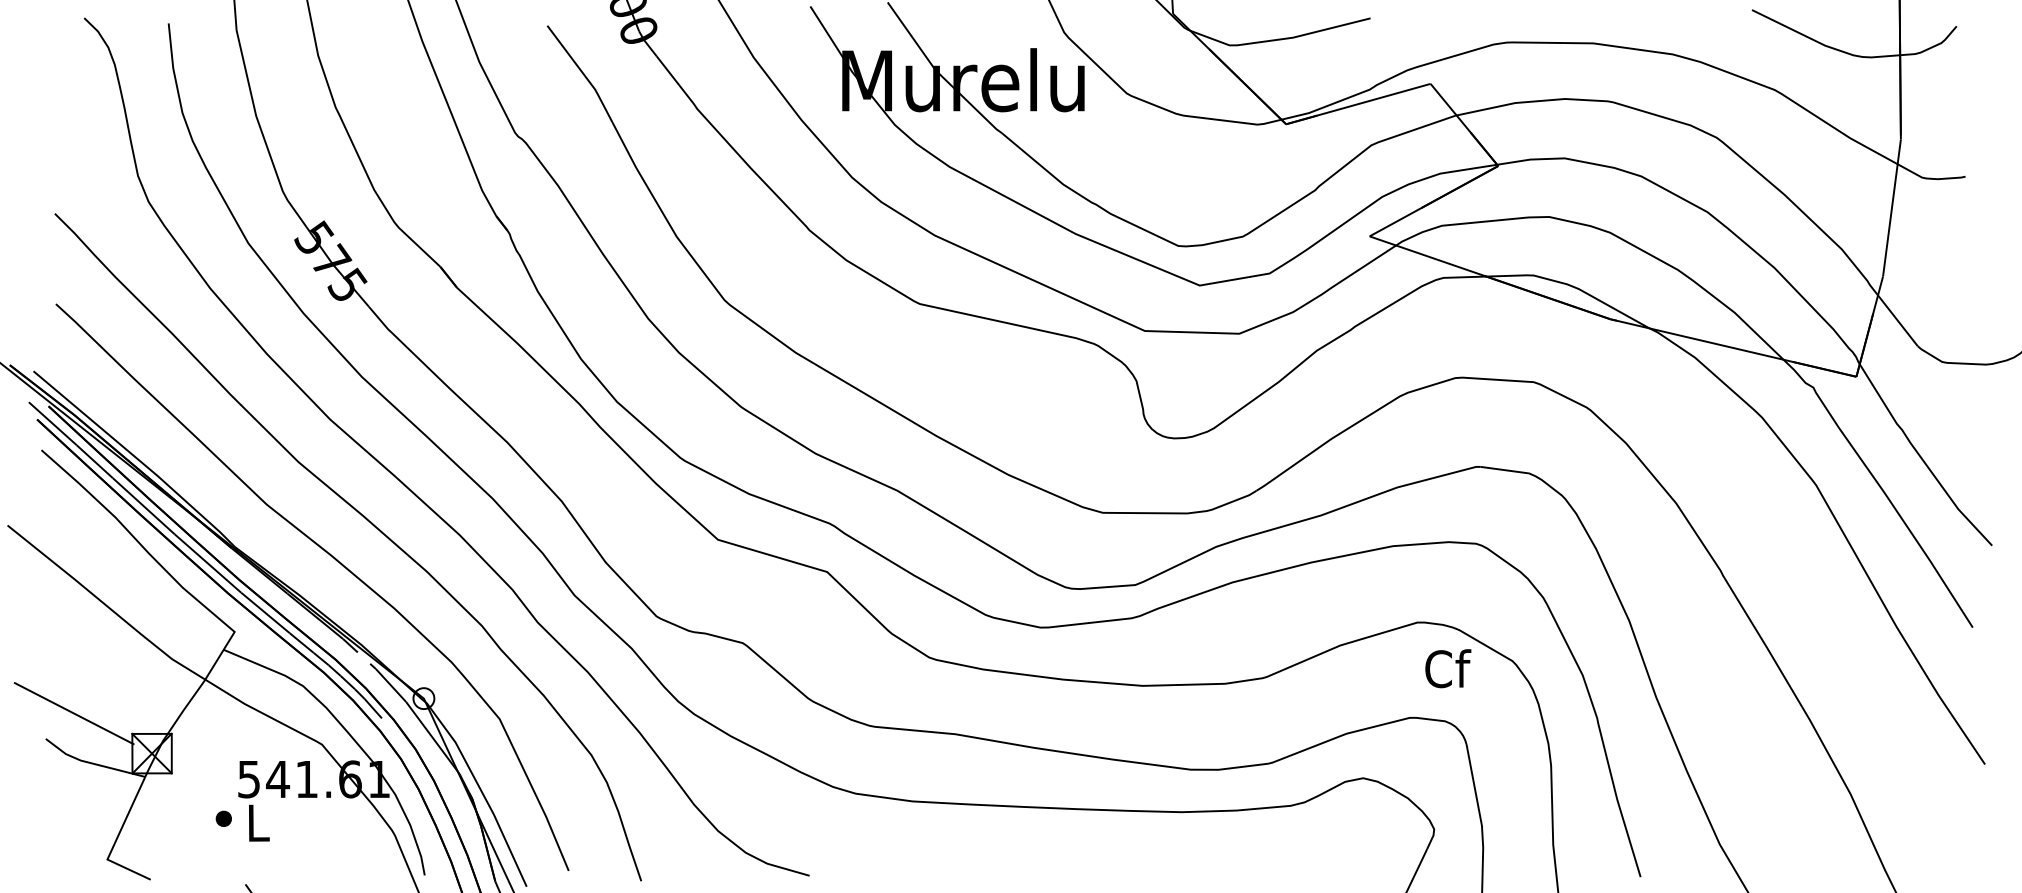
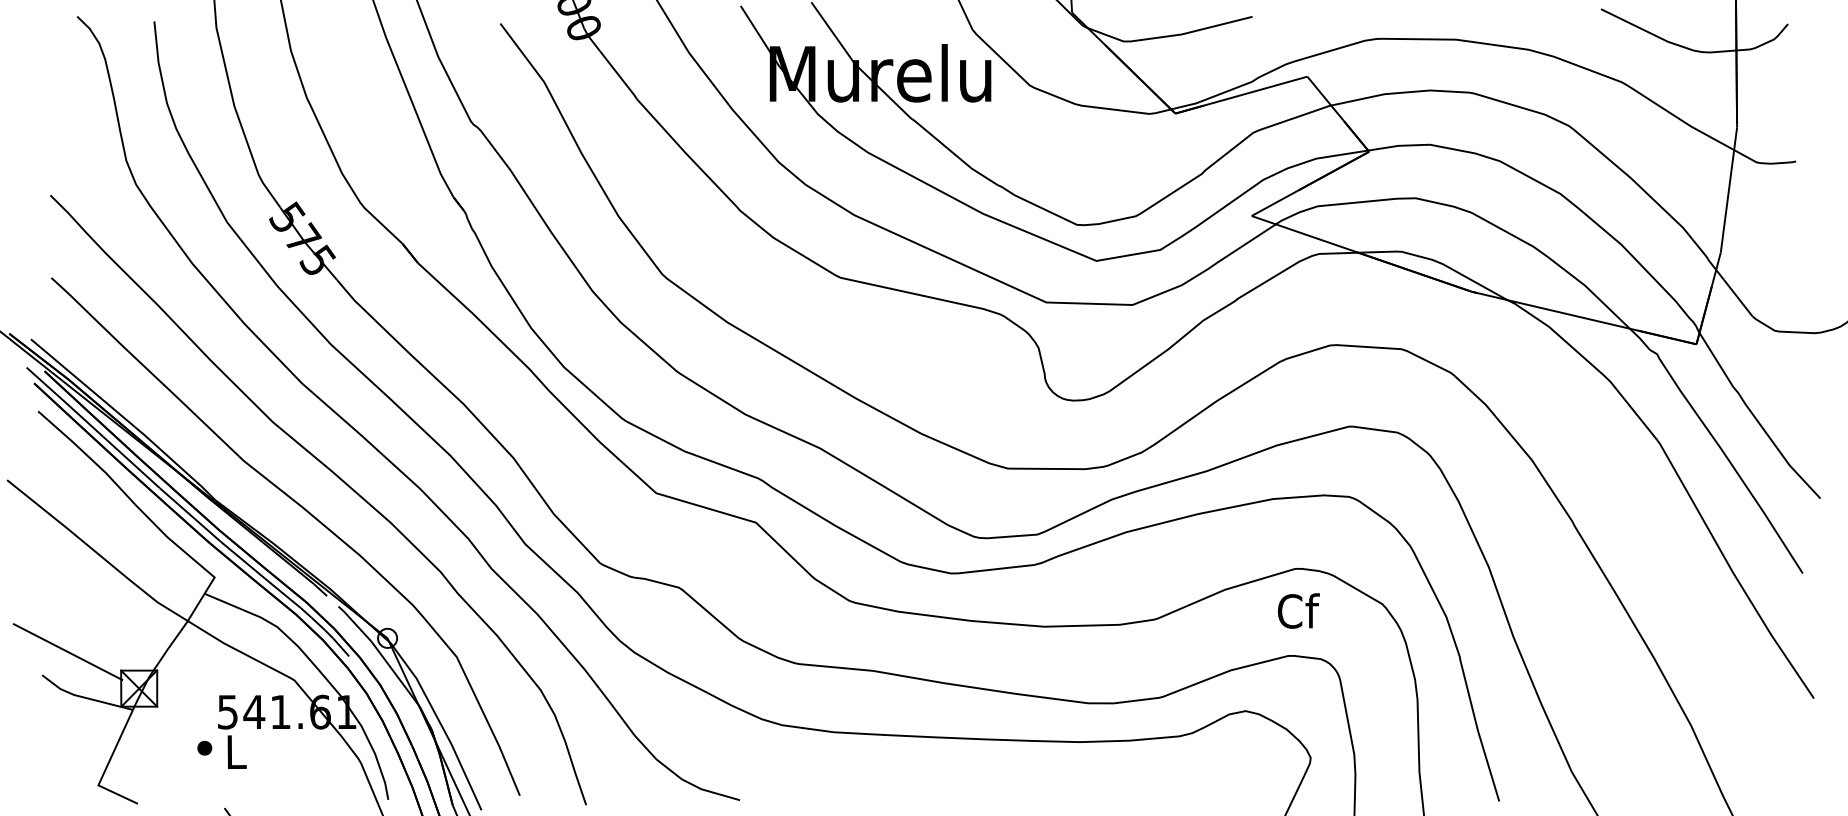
text: (1448, 668) -> (1299, 610), moved

